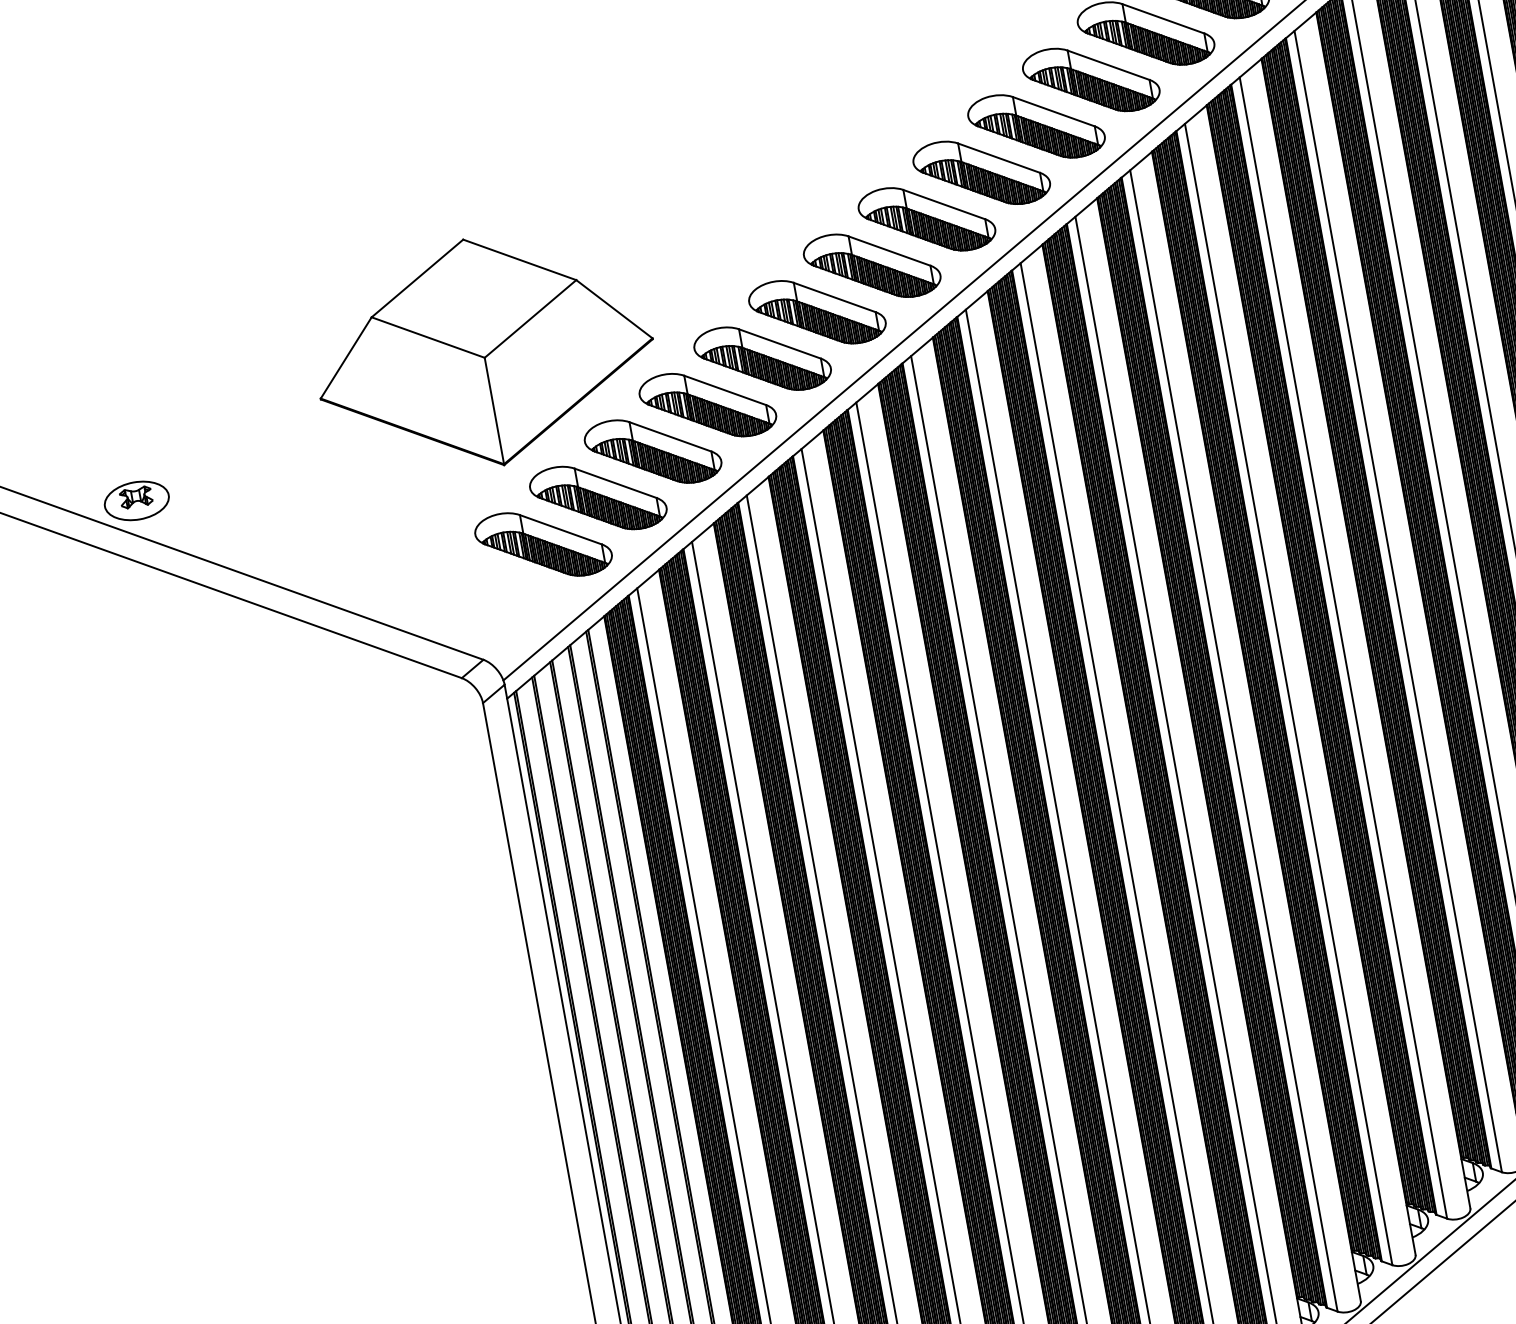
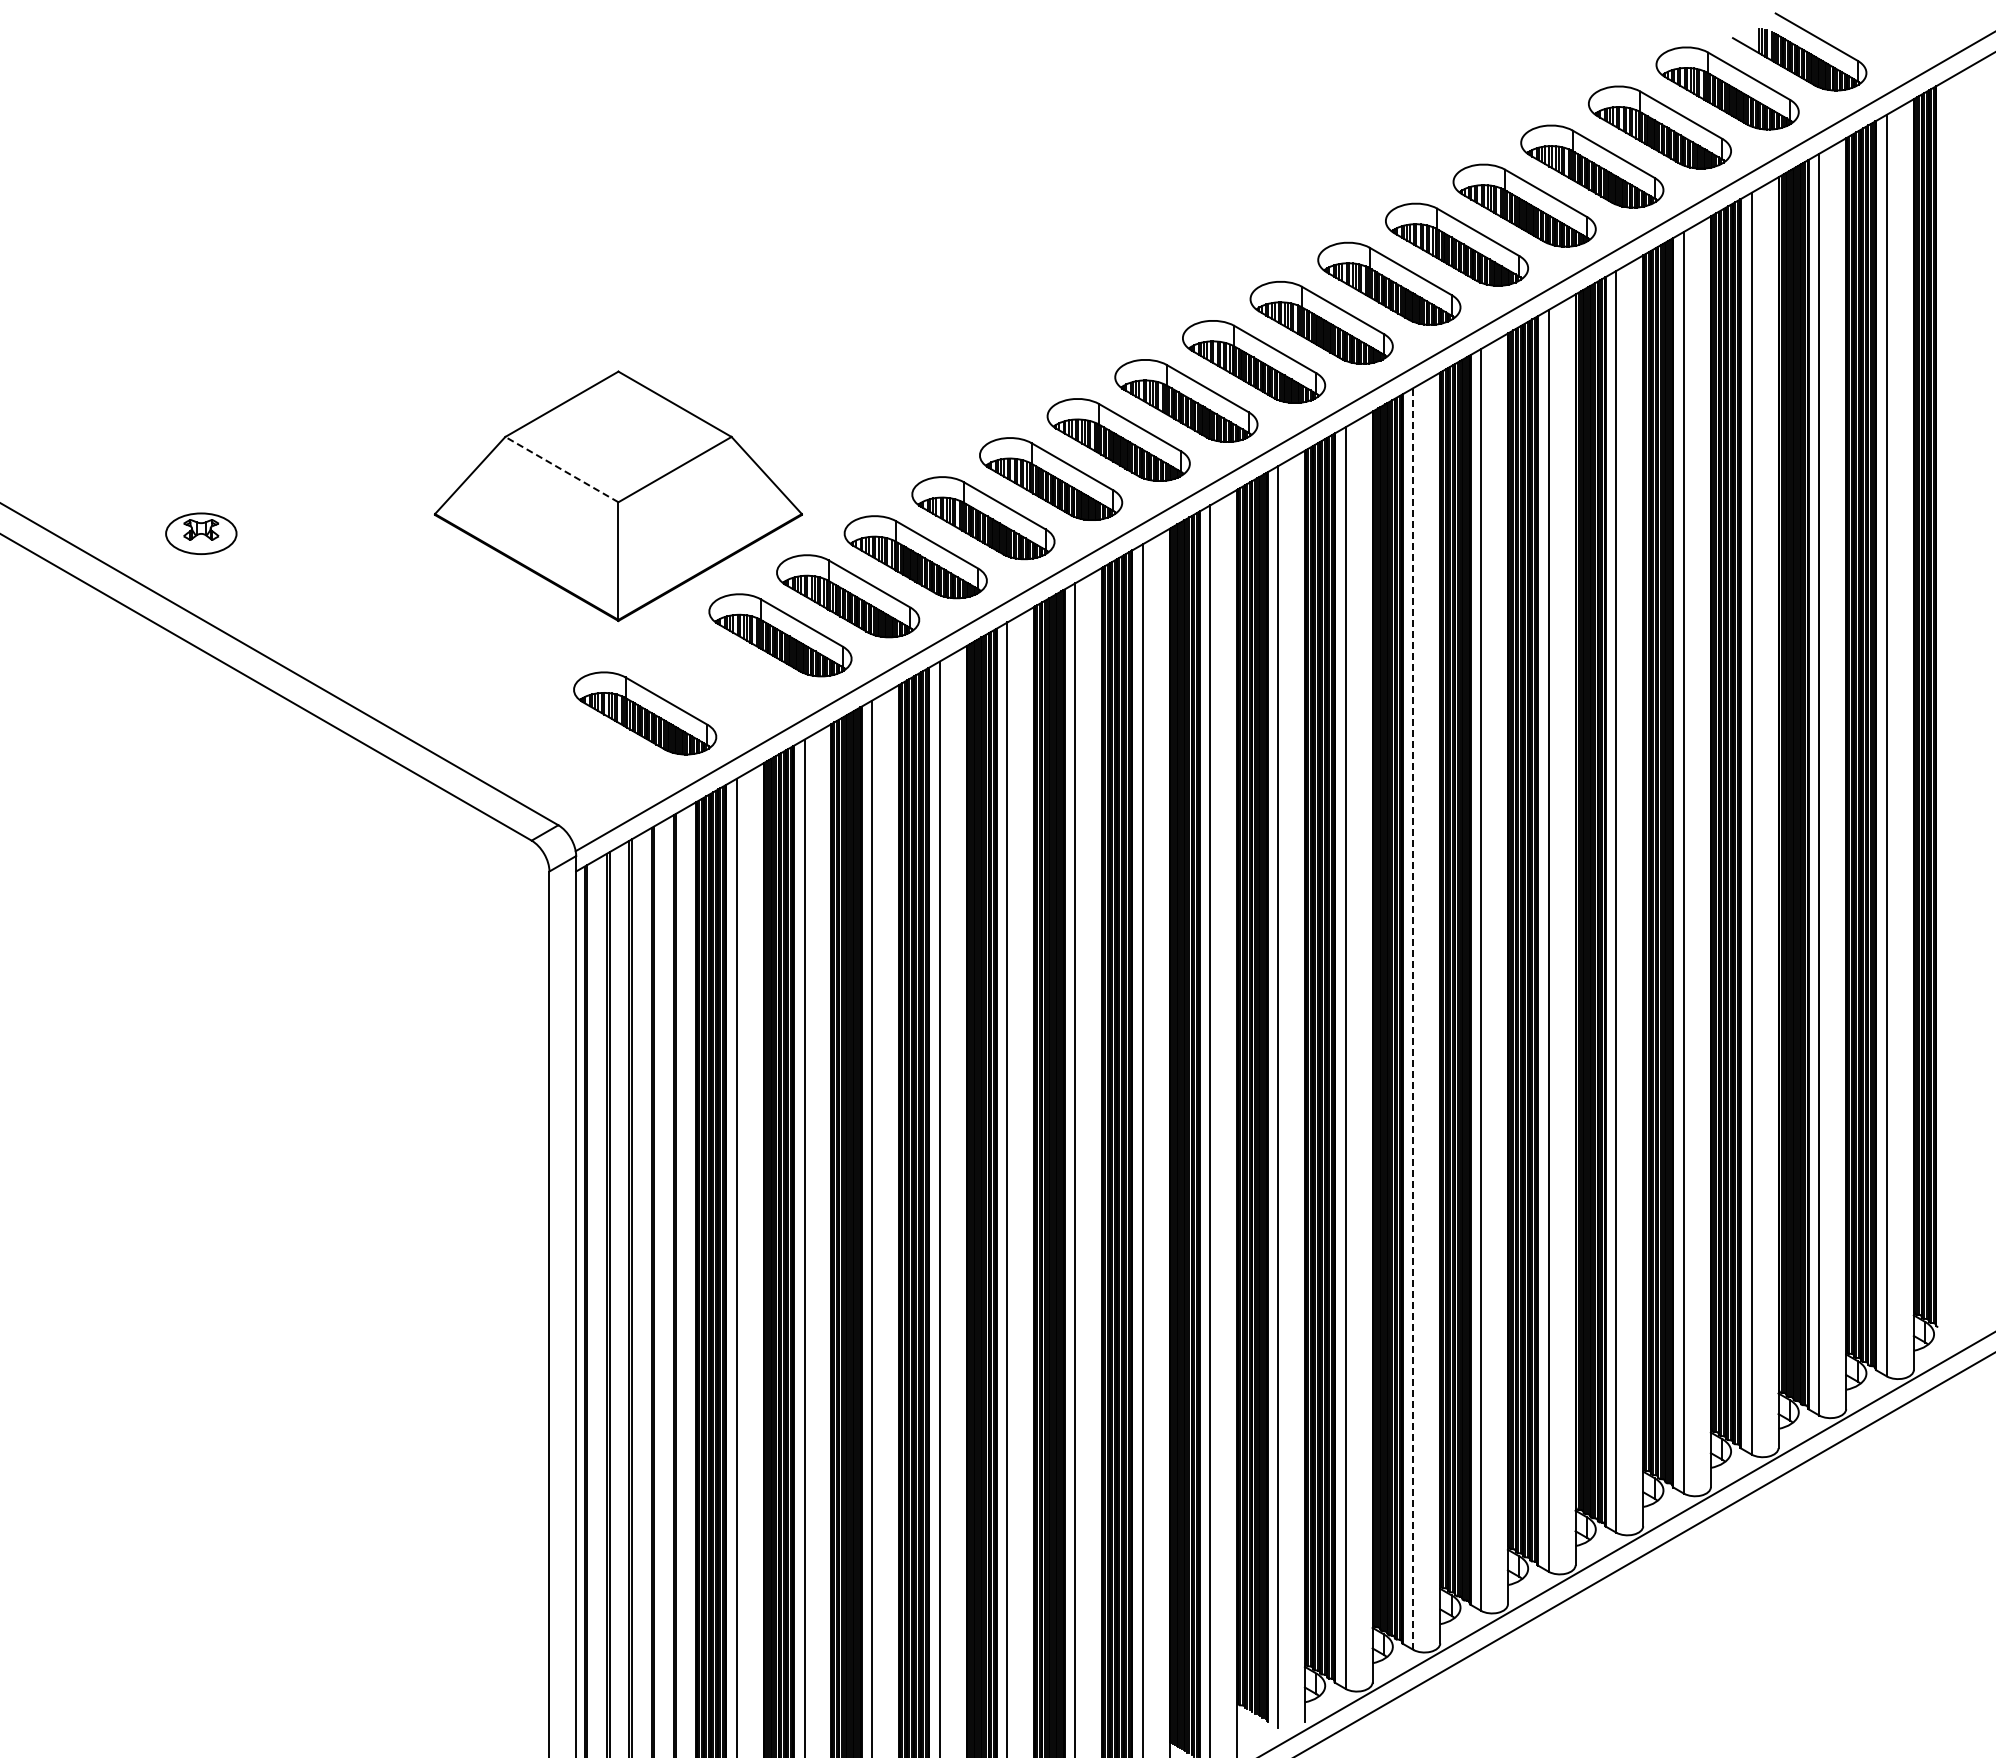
line: (427, 337) -> (561, 469), solid -> dashed
part: (598, 498) -> (712, 674), removed
part: (136, 500) -> (201, 533), moved
line: (1288, 694) -> (1413, 1019), solid -> dashed

